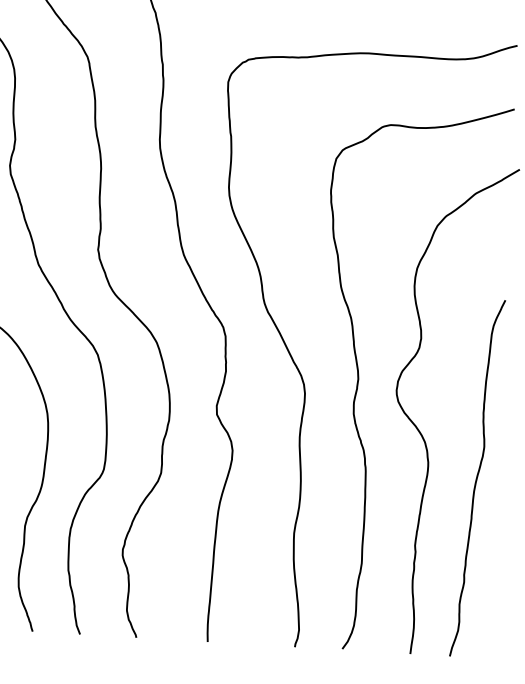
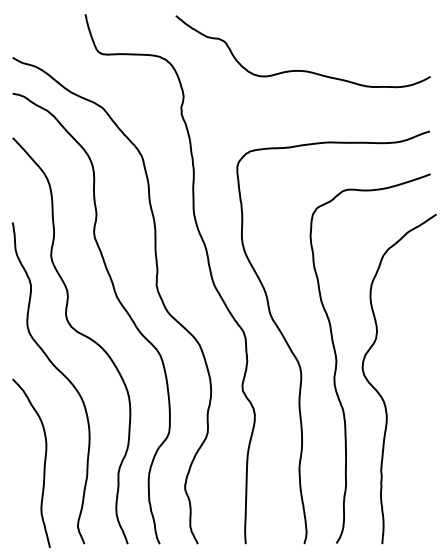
curve: (477, 478) -> (420, 423), removed

